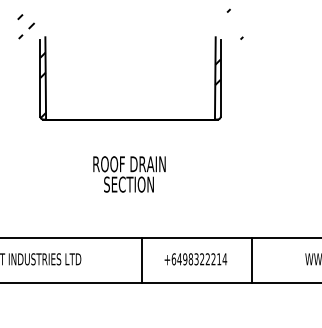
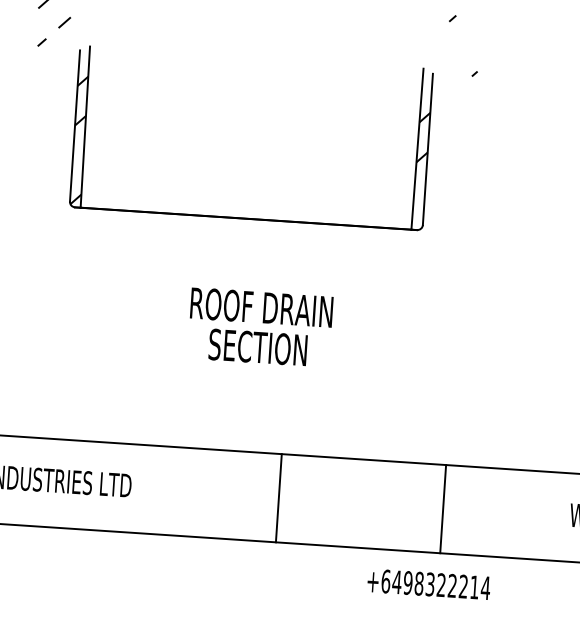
text: (129, 174) -> (260, 327), moved
text: (195, 259) -> (428, 584), moved
line: (141, 260) -> (278, 498), moved
line: (251, 260) -> (443, 509), moved

